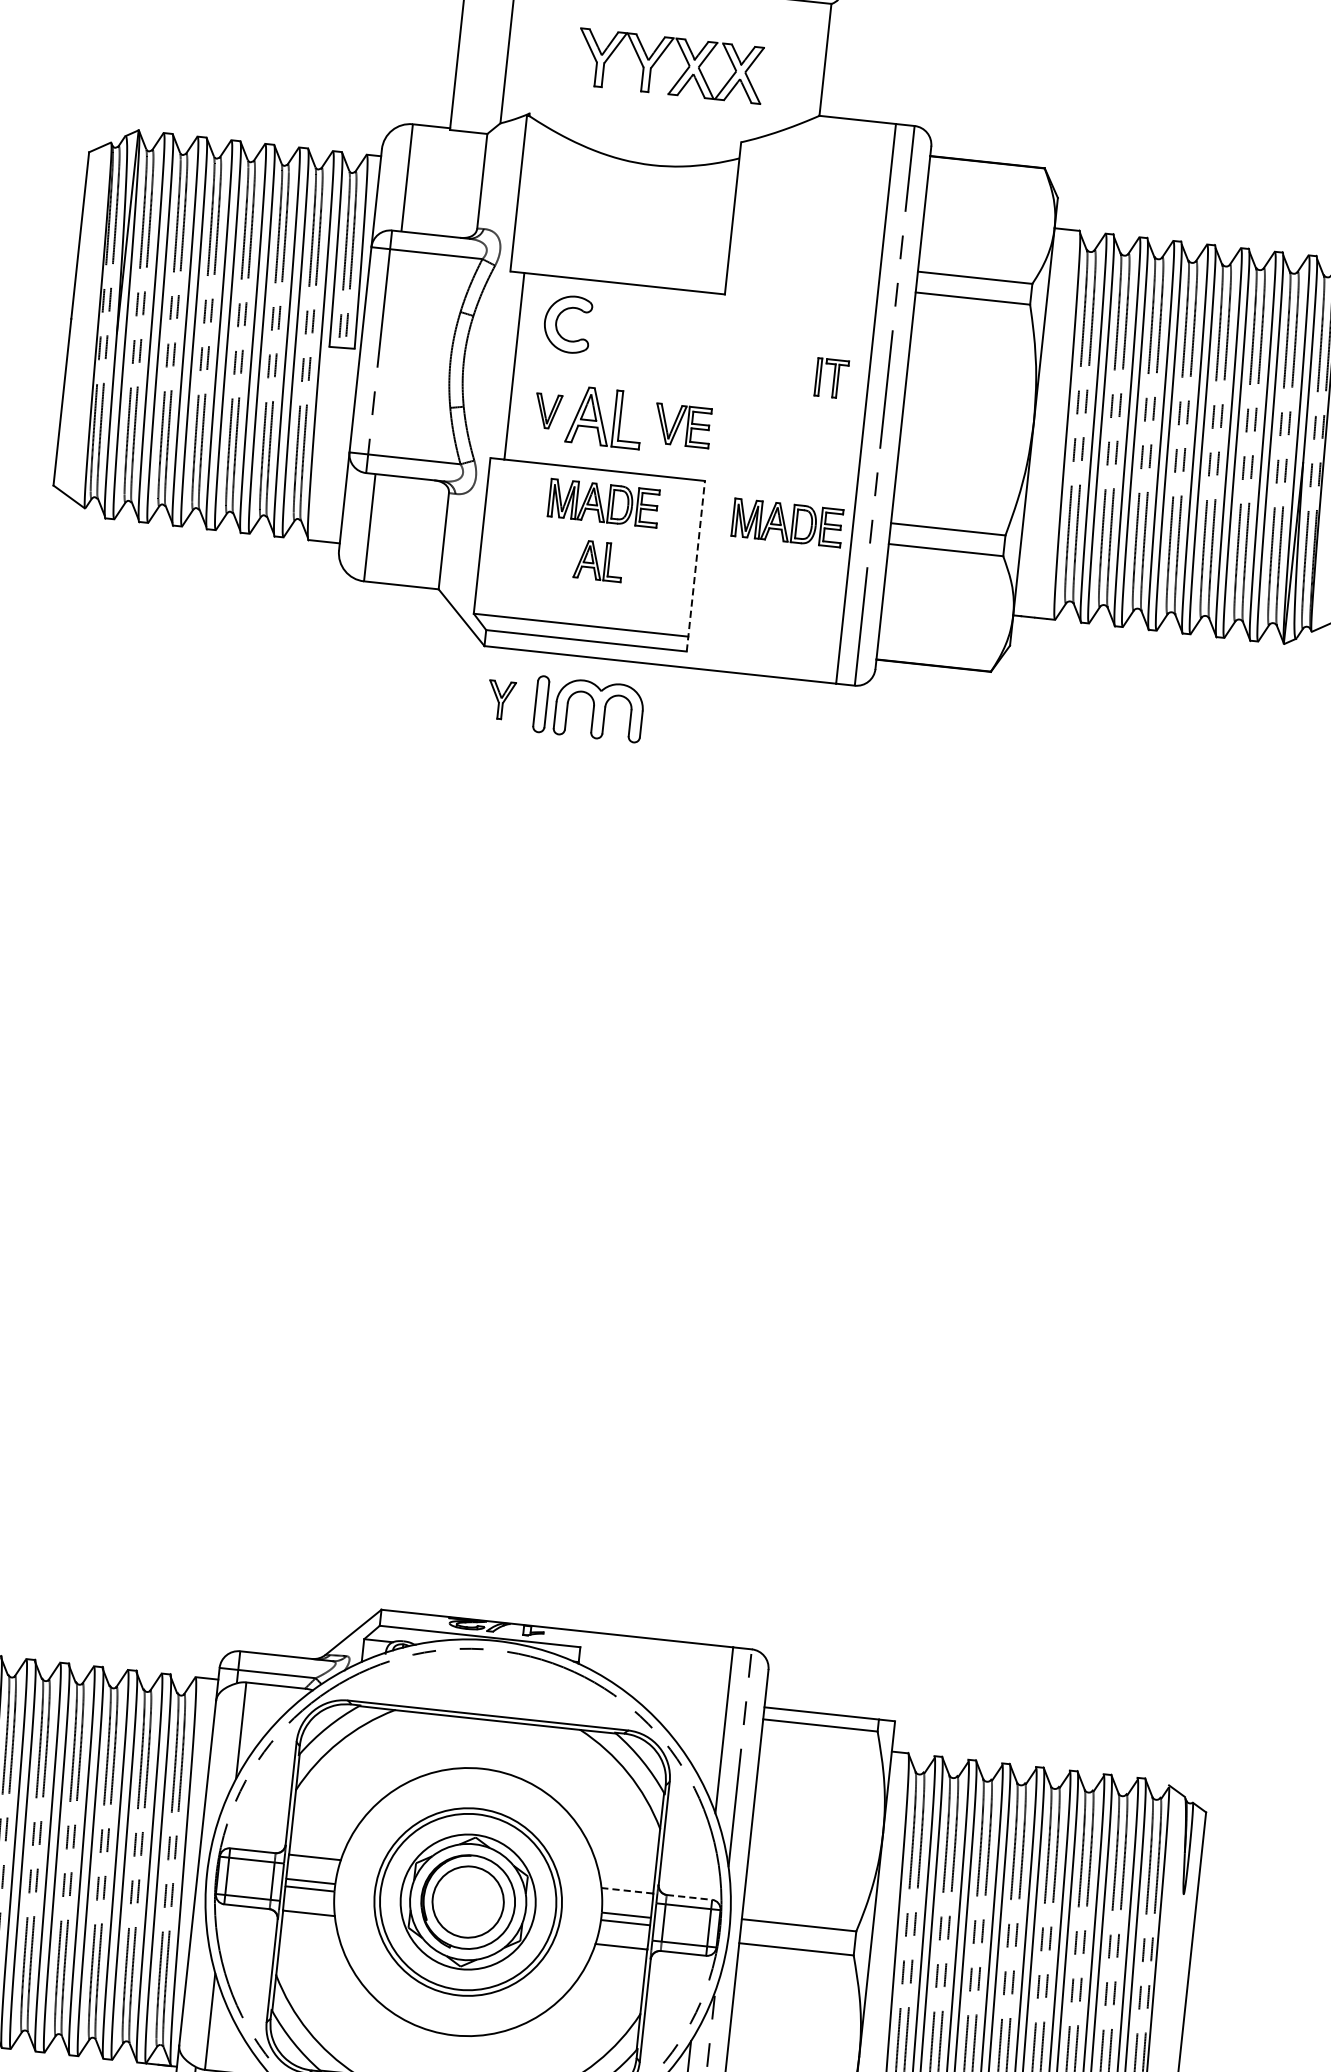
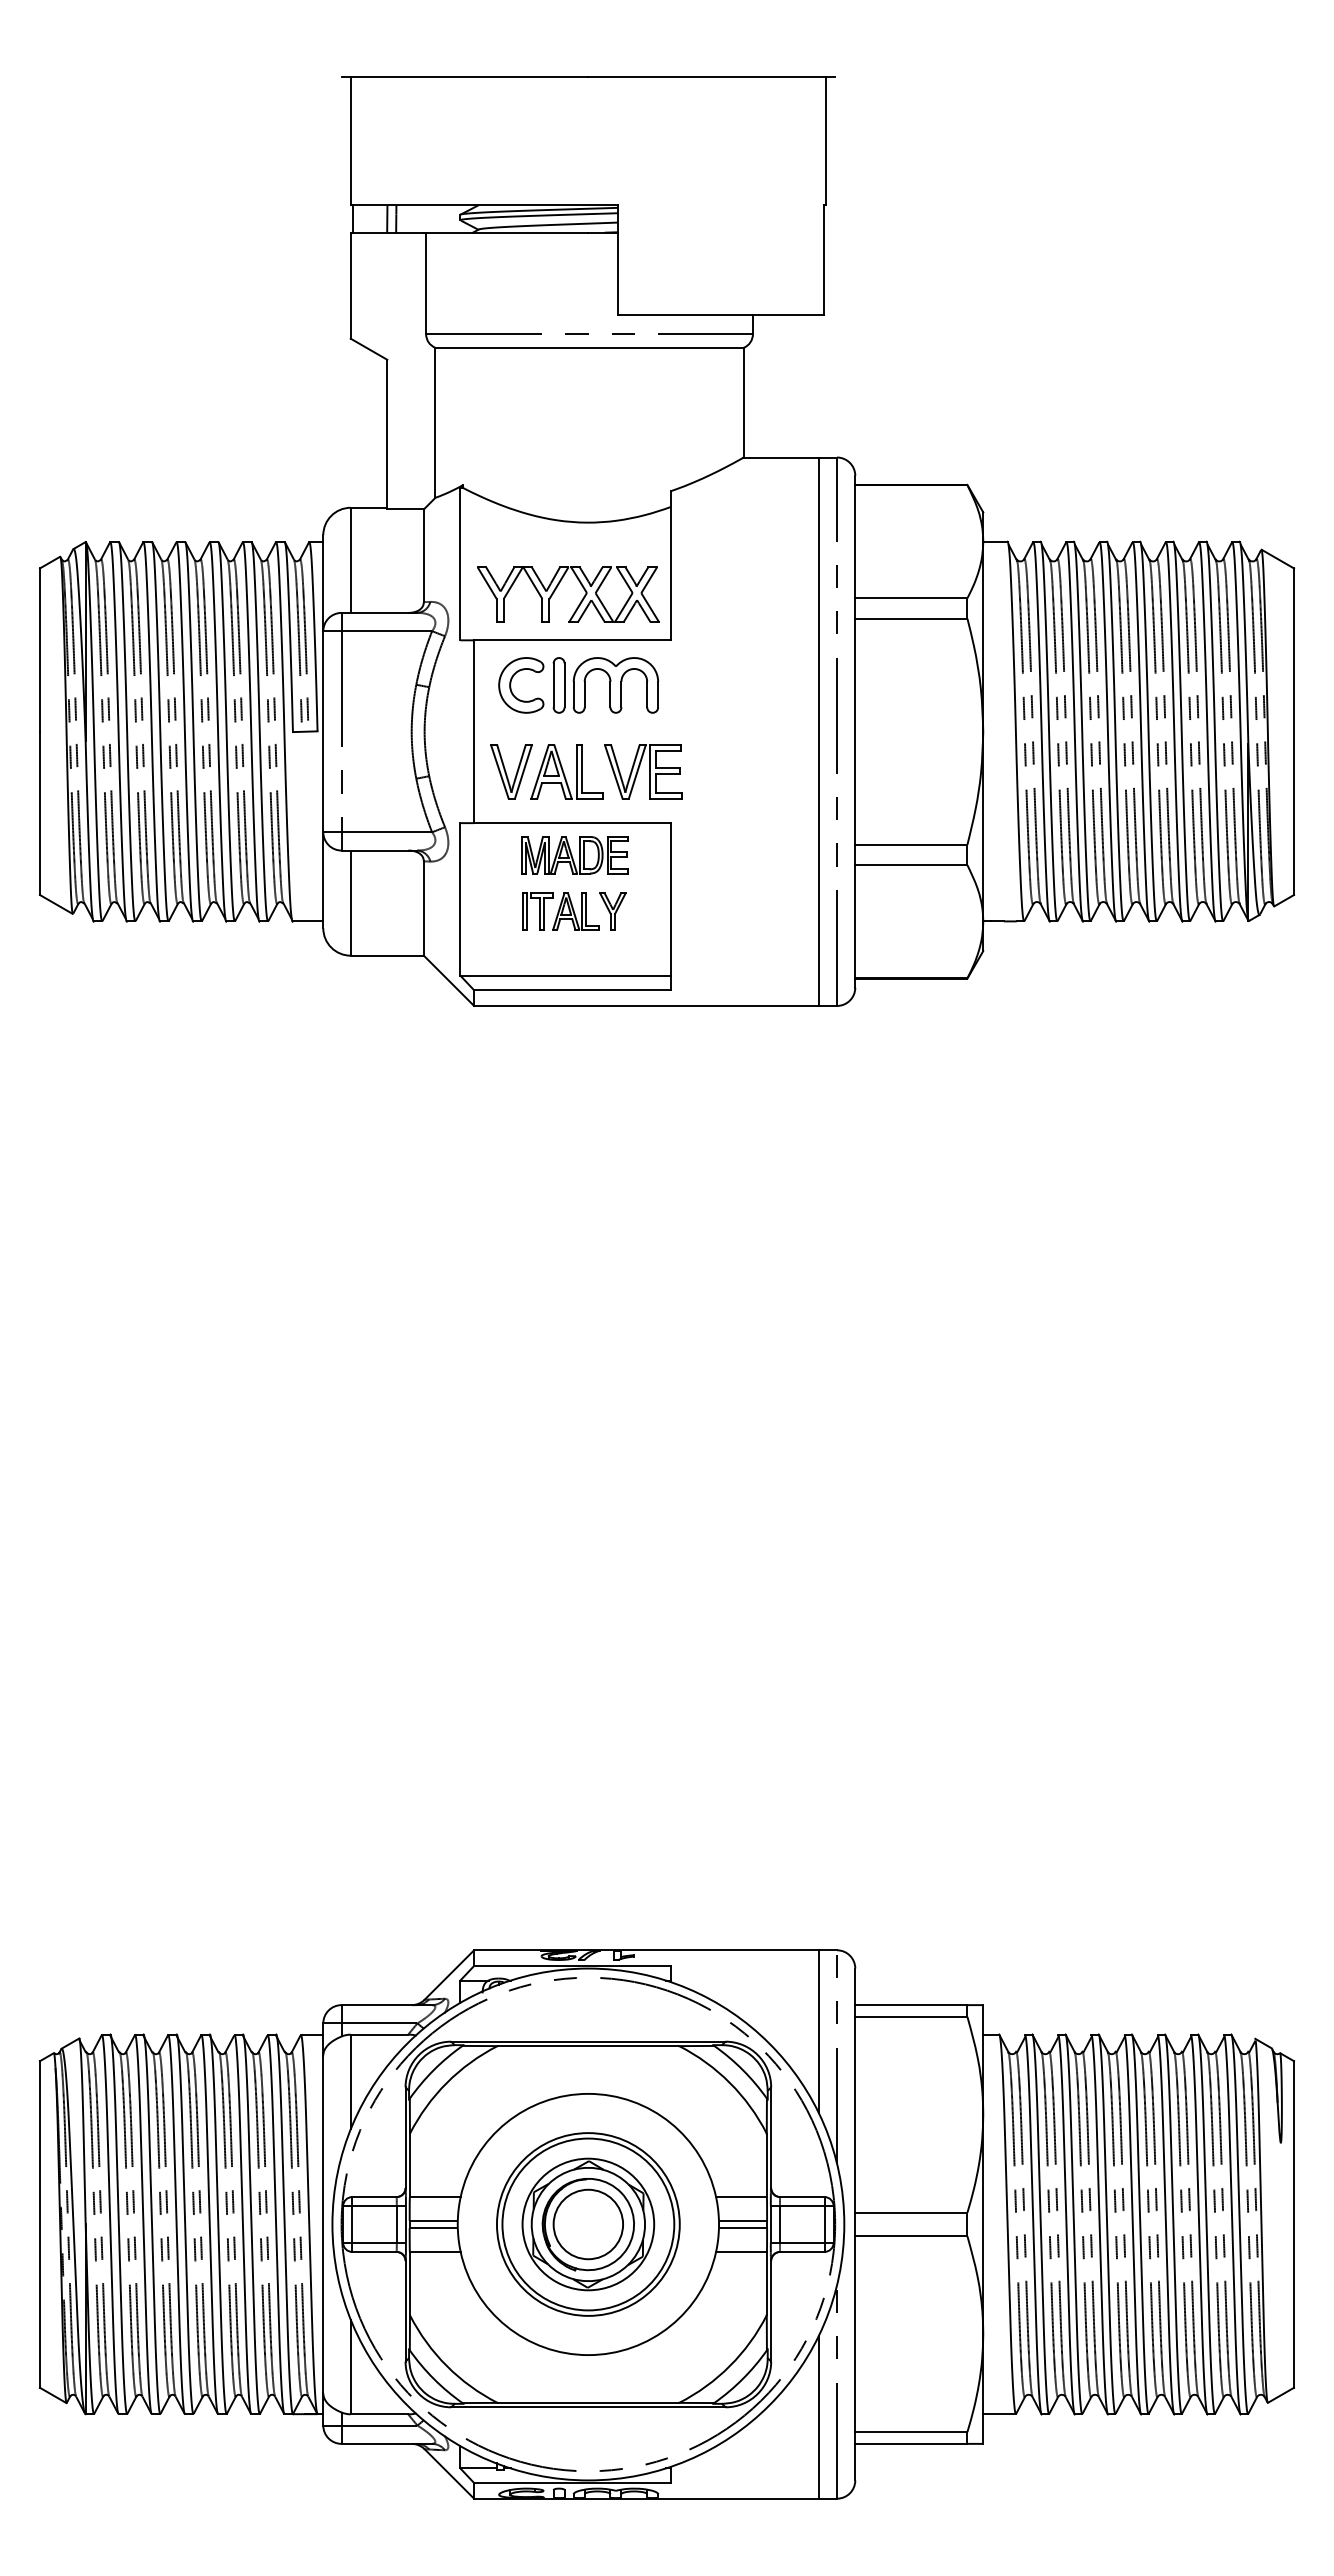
part: (661, 56) -> (558, 586), moved
part: (831, 378) -> (537, 911), moved
part: (548, 410) -> (511, 771), size x1.67
part: (682, 425) -> (643, 771), size x1.43
part: (787, 523) -> (754, 855), removed
line: (695, 566) -> (670, 906), dashed -> solid
part: (500, 700) -> (612, 911), moved
part: (588, 709) -> (605, 685), moved
line: (626, 1891) -> (740, 2197), dashed -> solid
line: (689, 1897) -> (802, 2197), dashed -> solid

